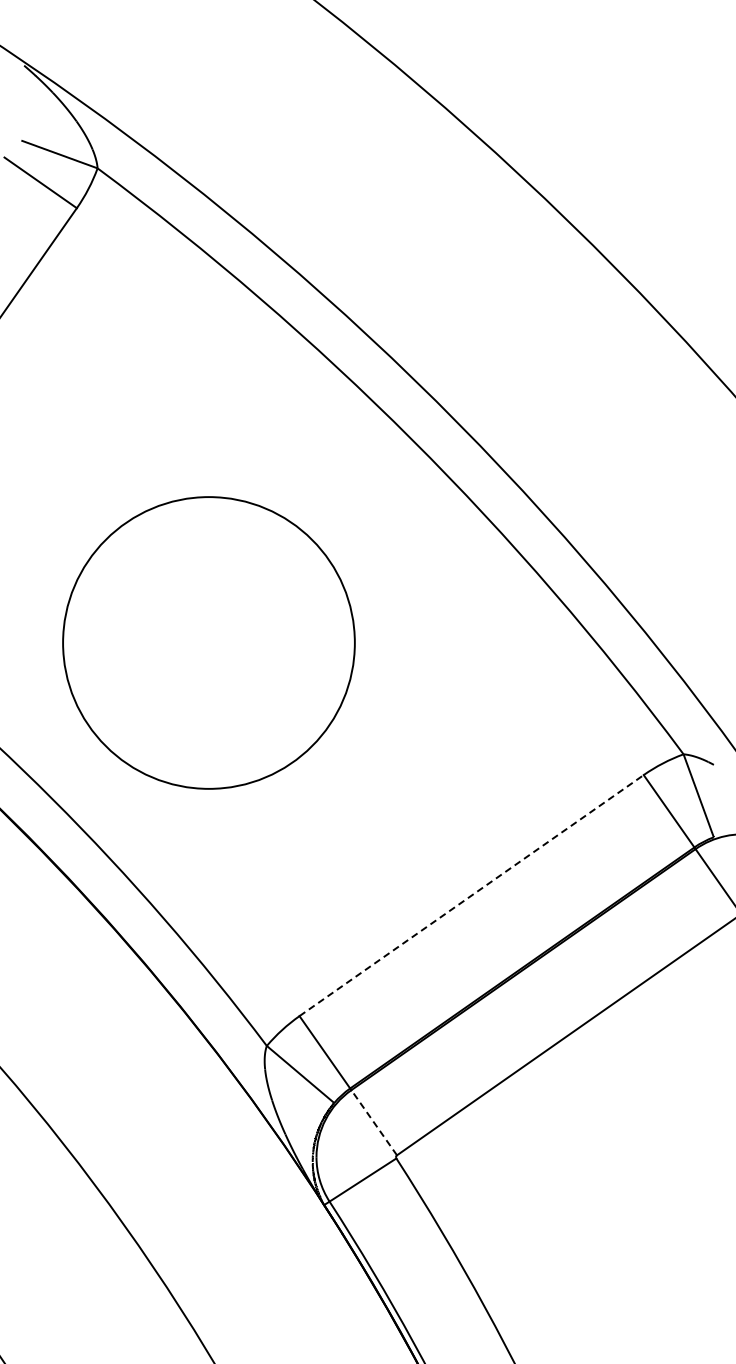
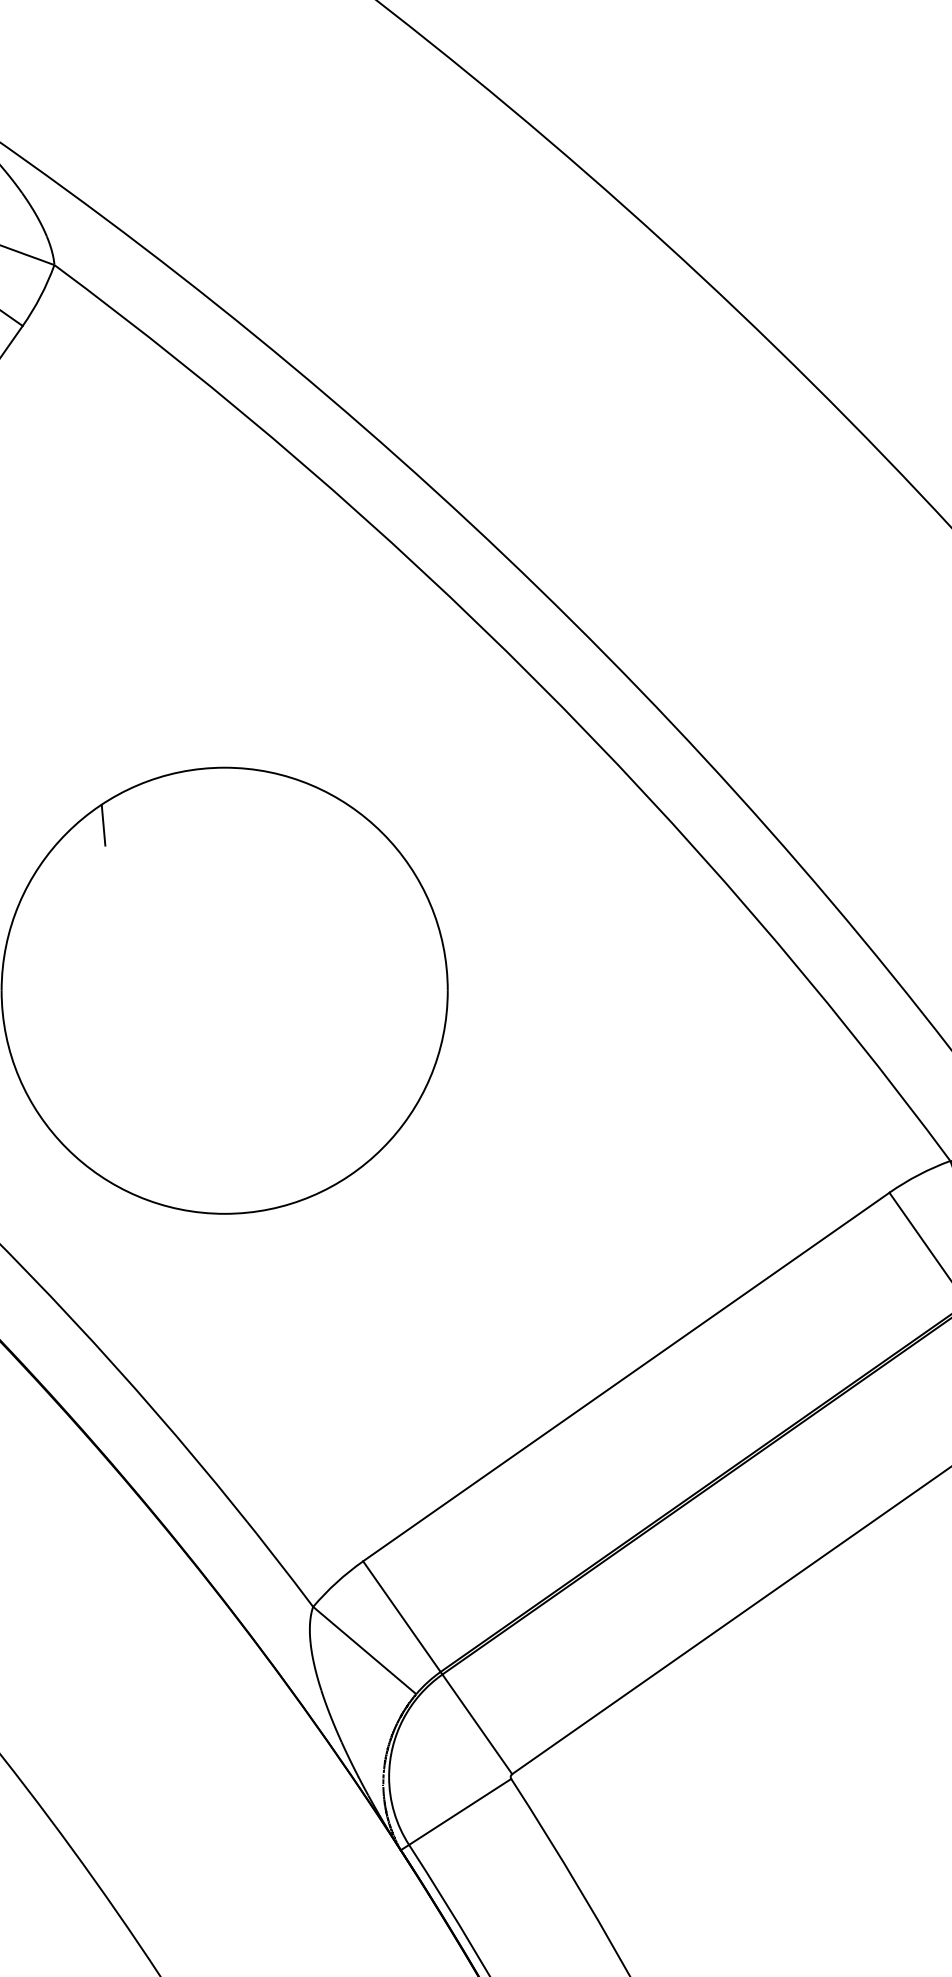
line: (129, 534) -> (103, 824), added
line: (472, 895) -> (627, 1376), dashed -> solid
line: (374, 1122) -> (477, 1723), dashed -> solid

